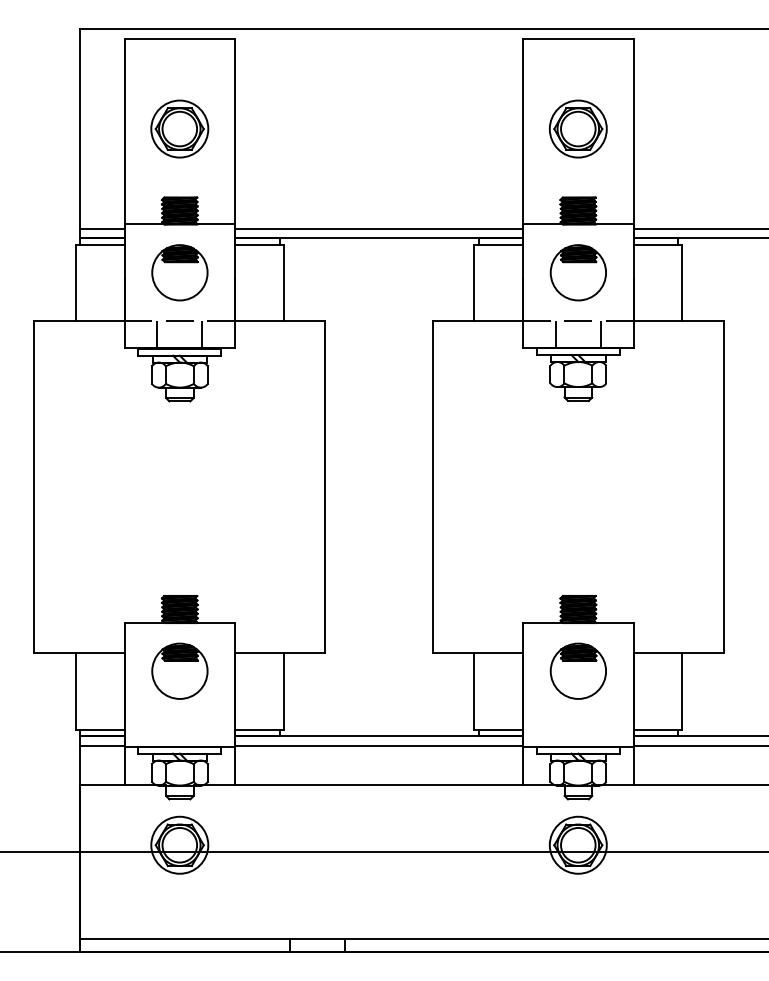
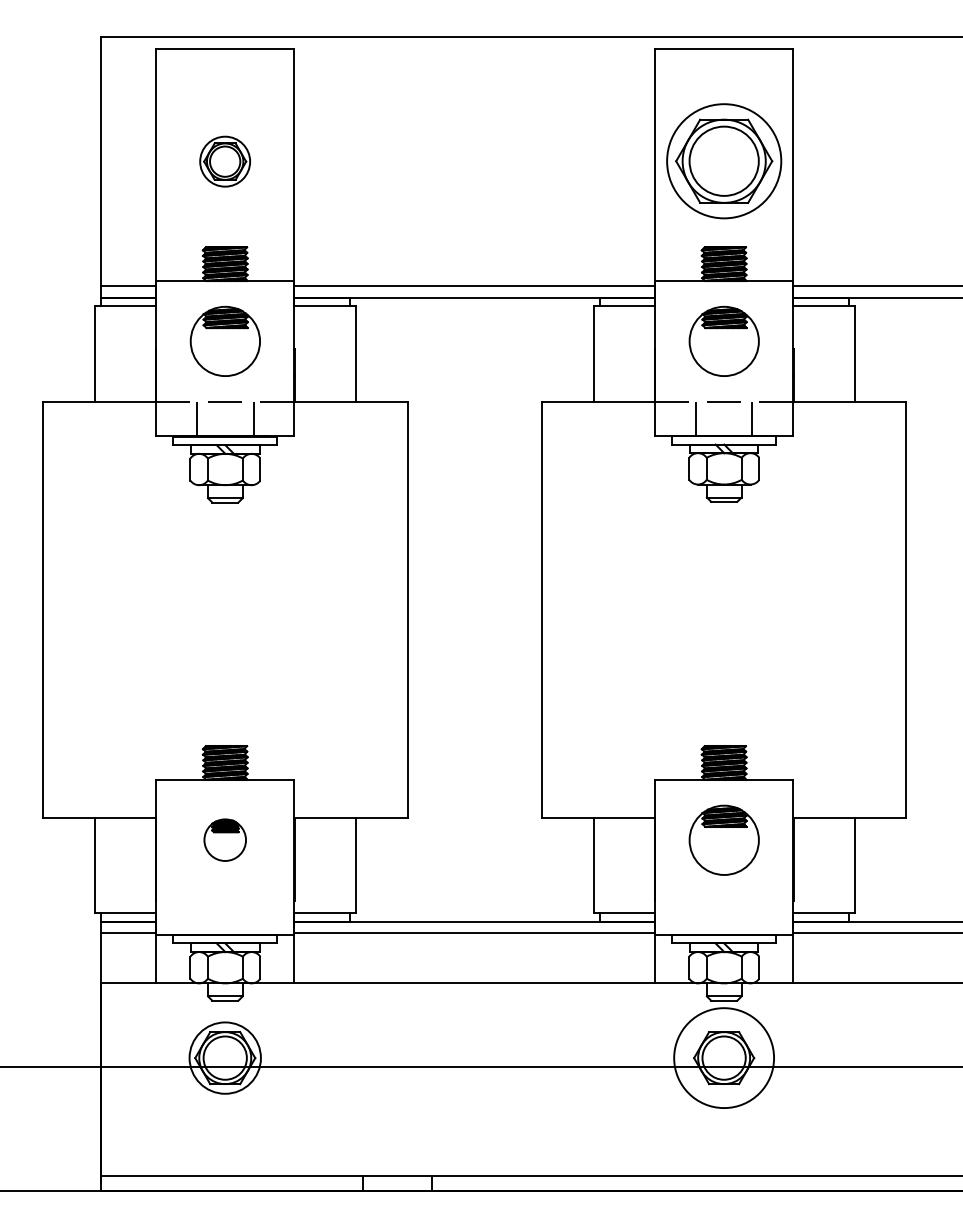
part: (179, 129) -> (224, 161), size x0.7
part: (577, 129) -> (723, 161), size x1.6
part: (179, 670) -> (224, 839), size x0.6
circle: (577, 844) -> (723, 1057), size x1.4

